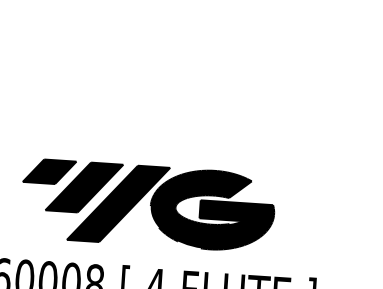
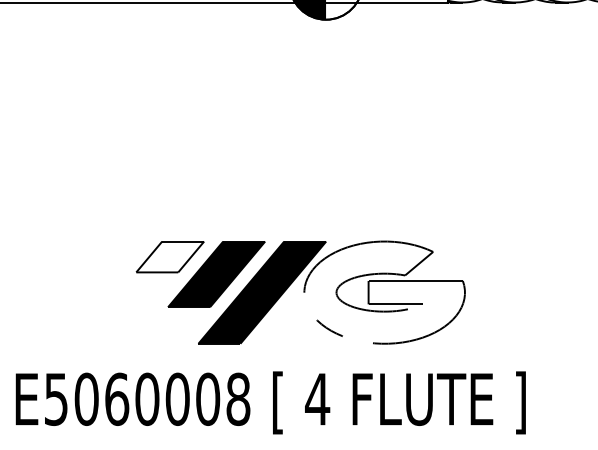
fill: (49, 171) -> (170, 256), removed
fill: (212, 209) -> (384, 292), removed

